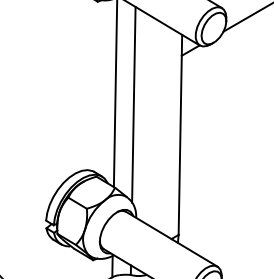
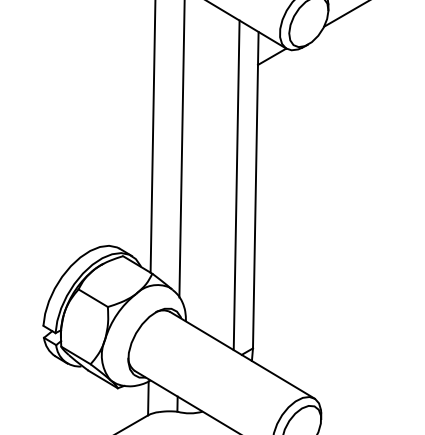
line: (168, 131) -> (236, 184), added

